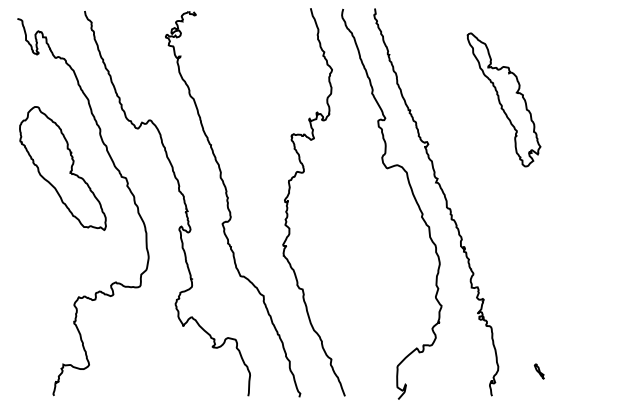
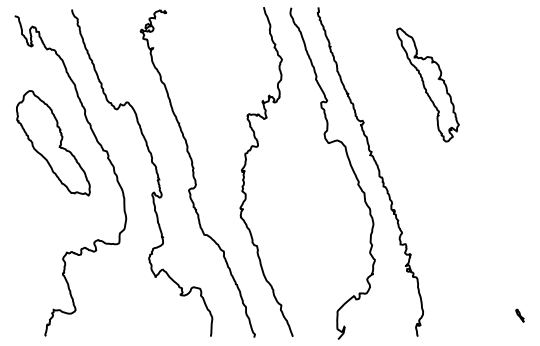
part: (538, 371) -> (519, 315), moved

